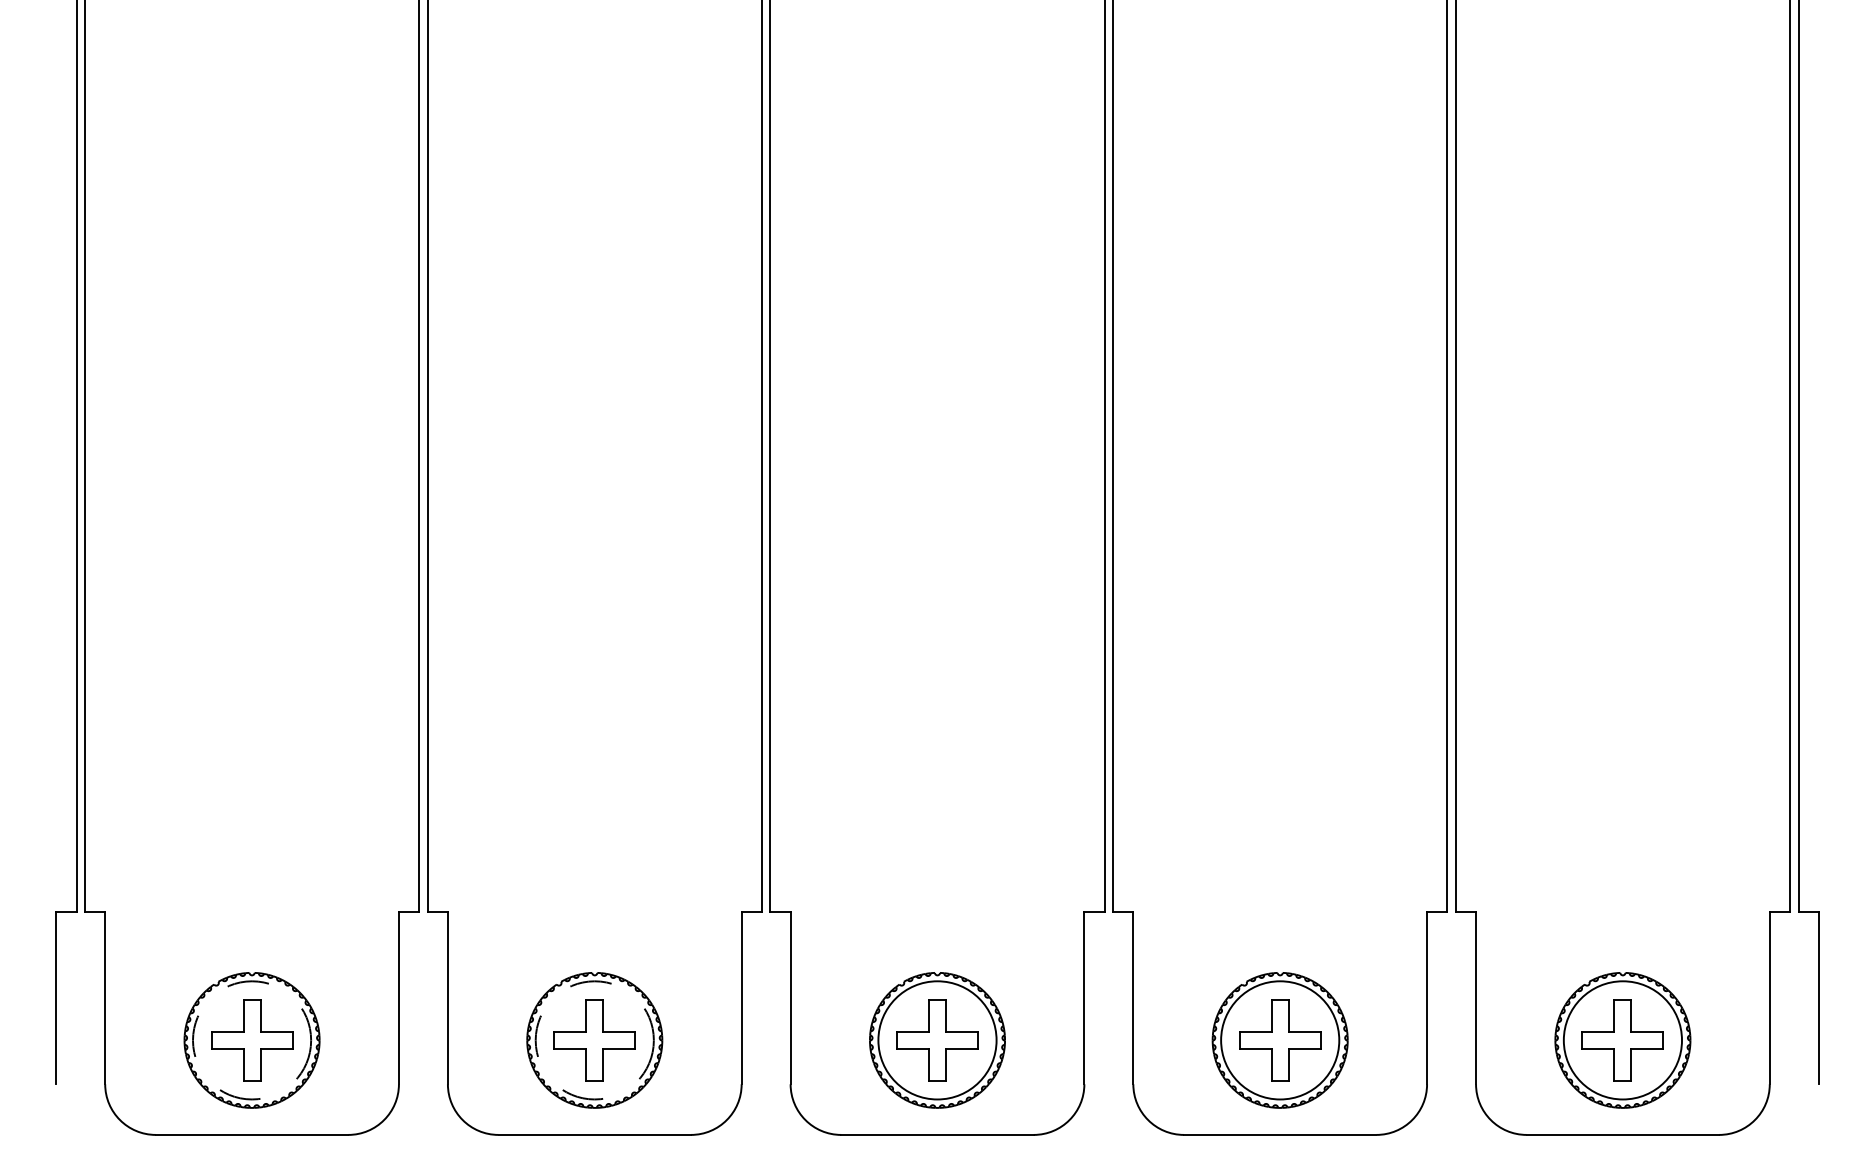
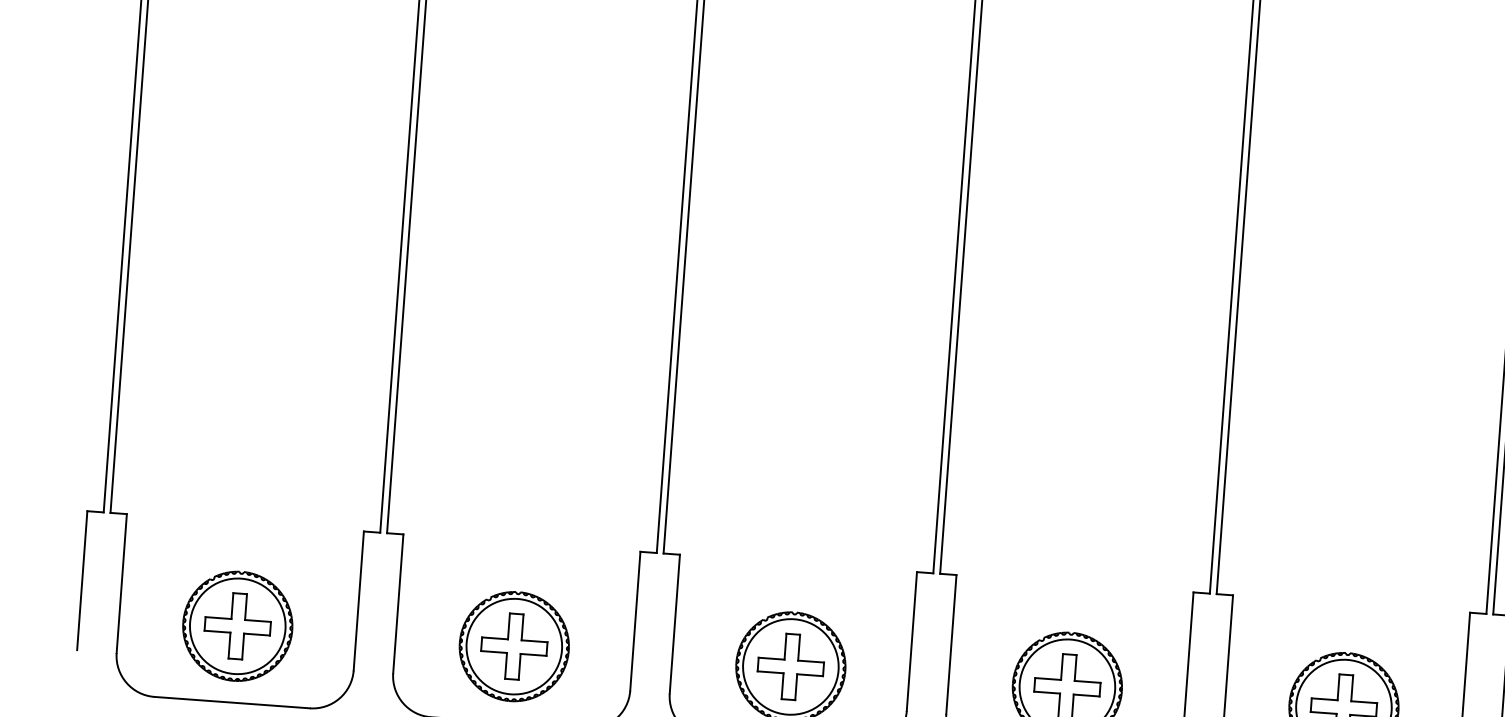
circle: (251, 1040) -> (237, 626), dashed -> solid
circle: (594, 1040) -> (514, 646), dashed -> solid

